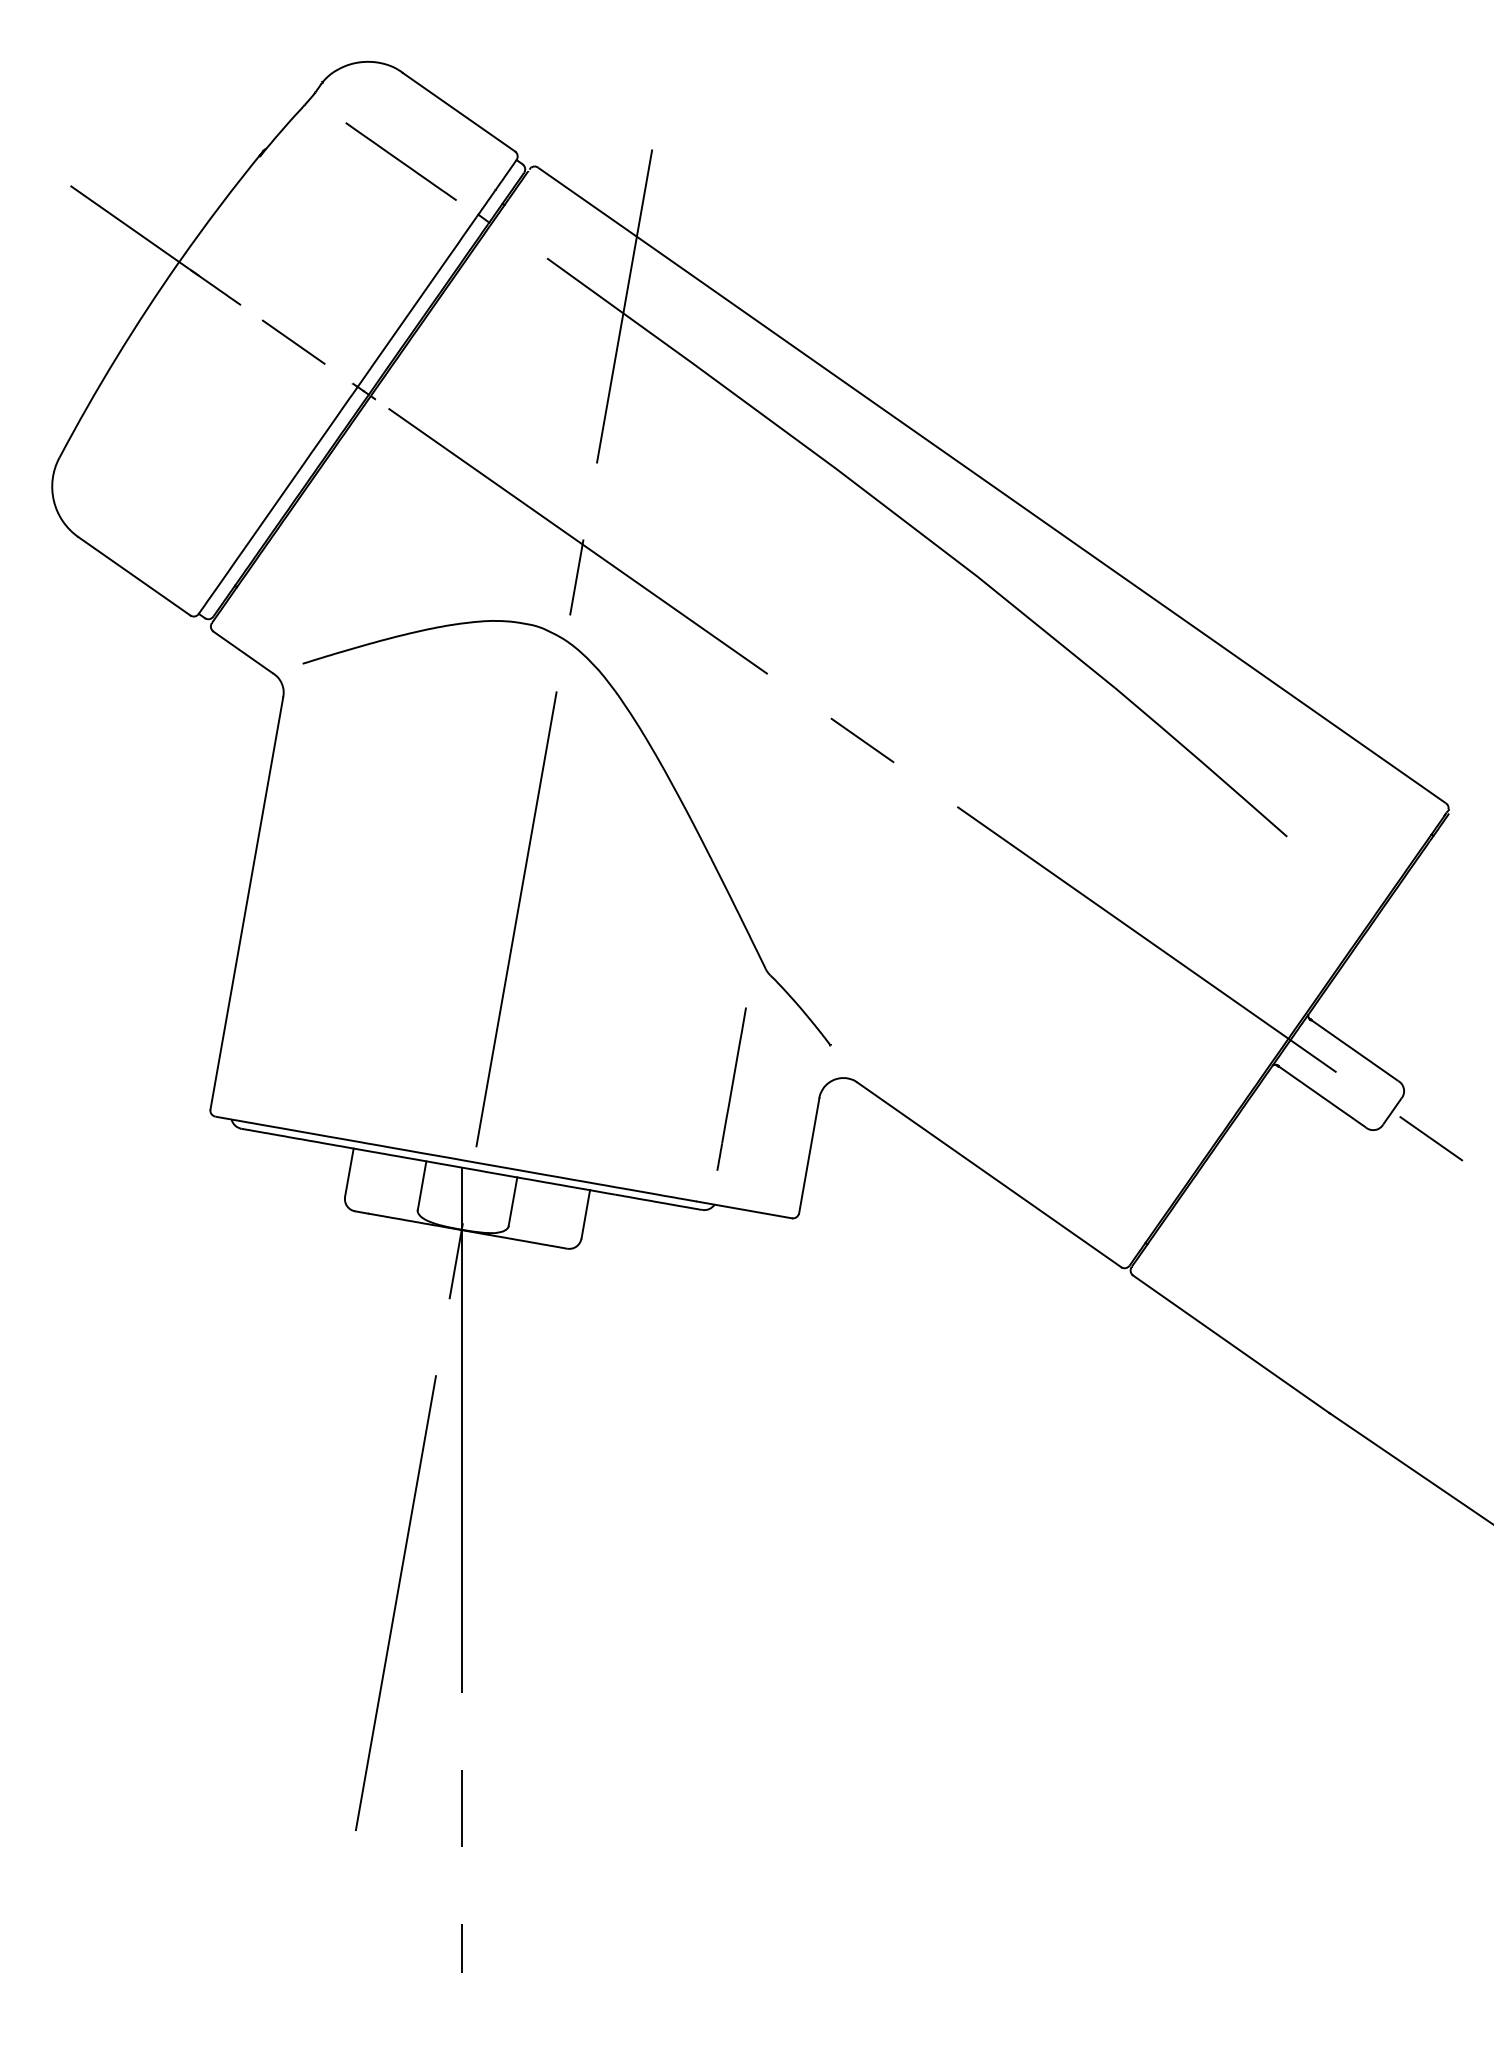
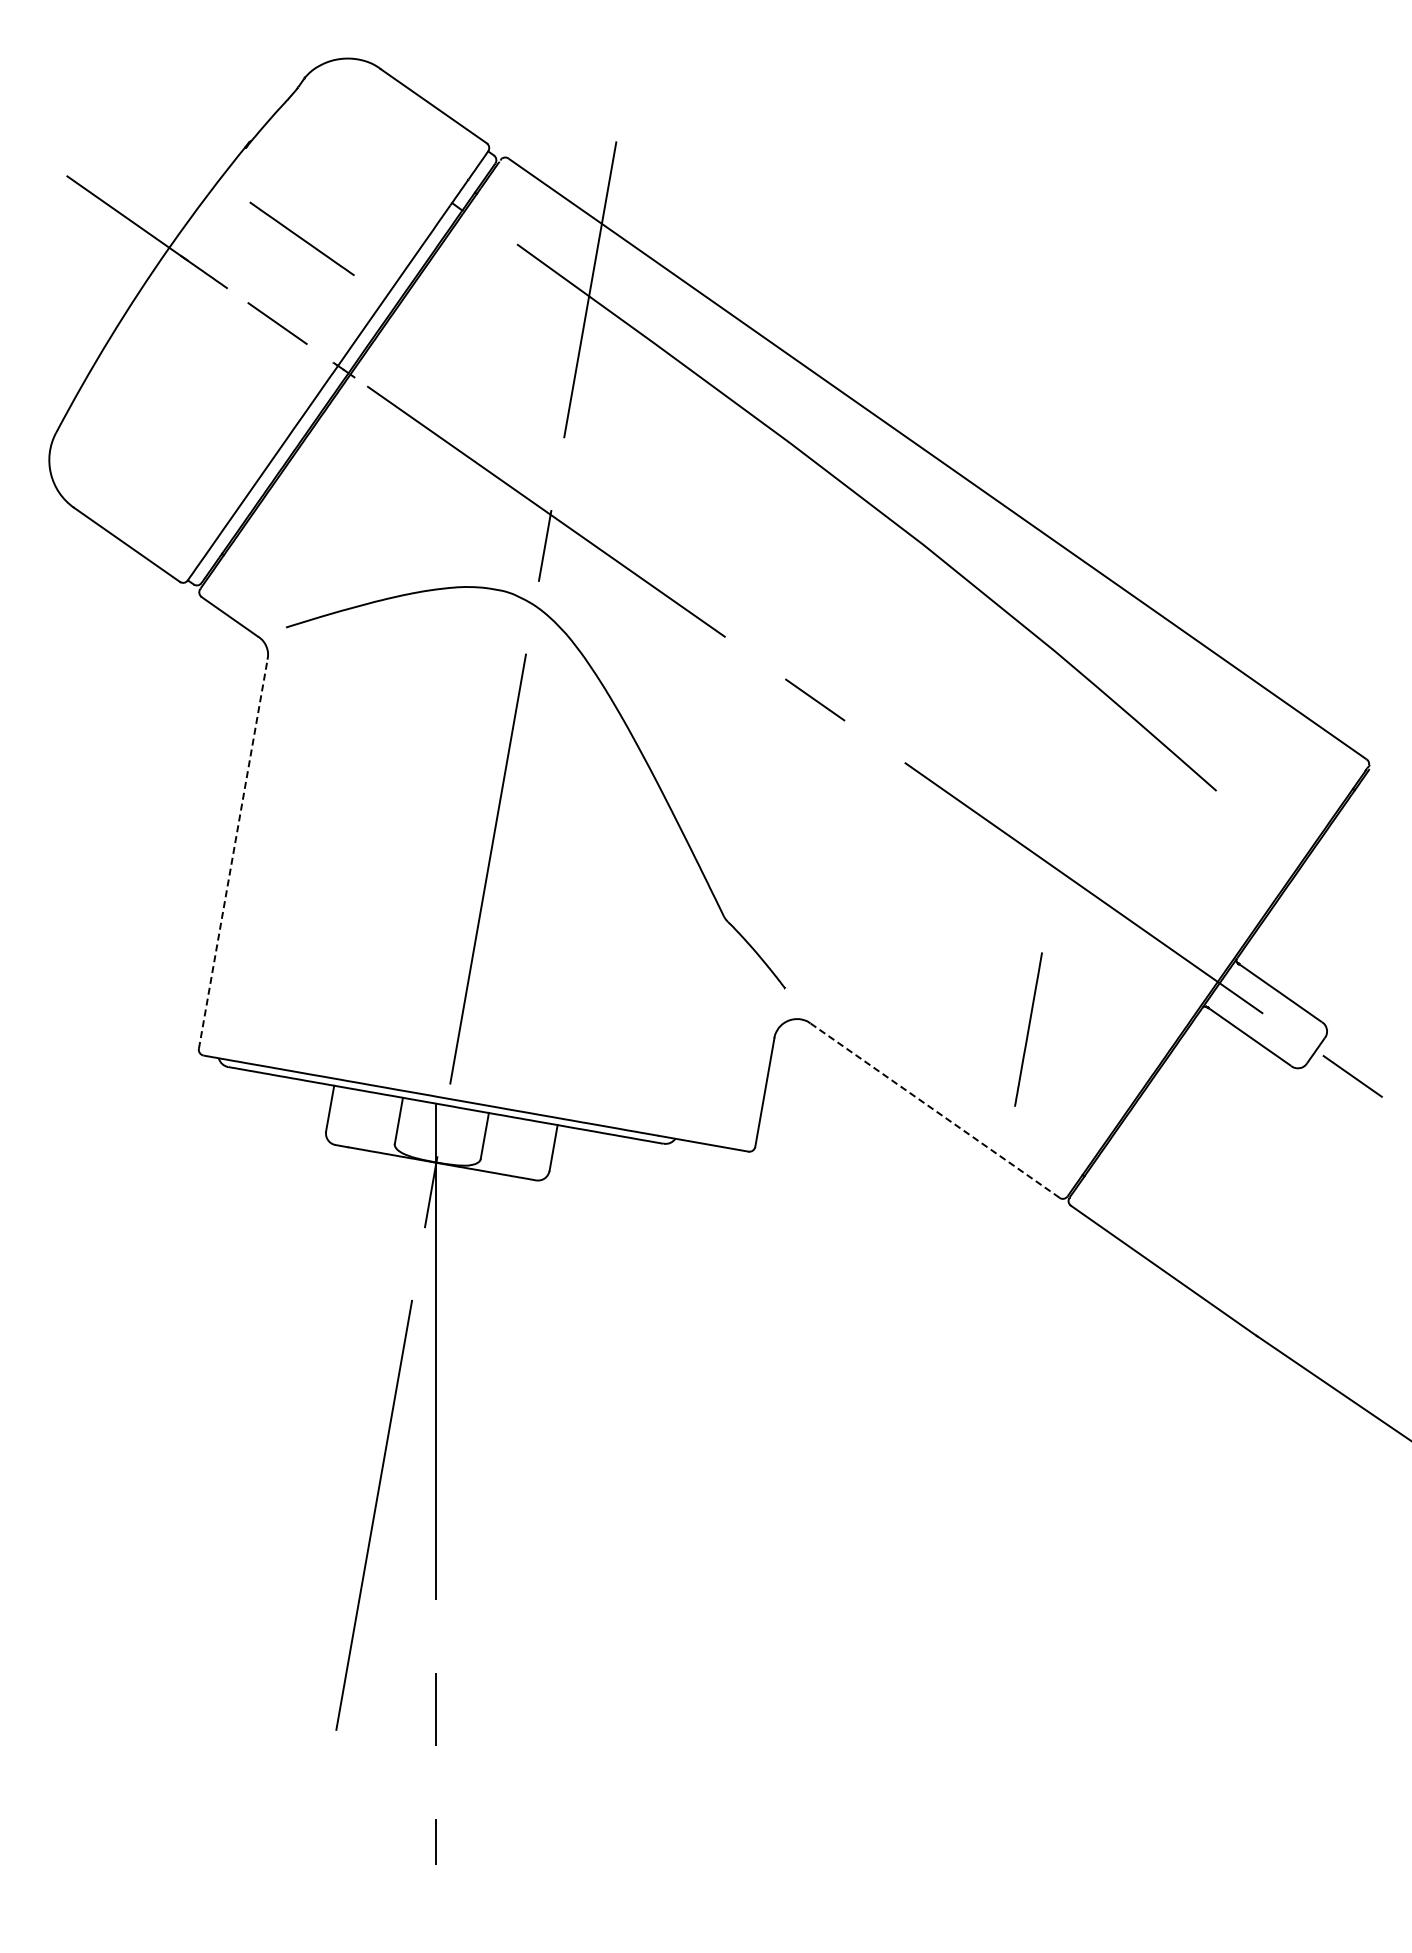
line: (400, 161) -> (301, 238), moved
line: (247, 903) -> (233, 854), solid -> dashed
line: (731, 1089) -> (1028, 1029), moved
line: (989, 1174) -> (935, 1110), solid -> dashed

